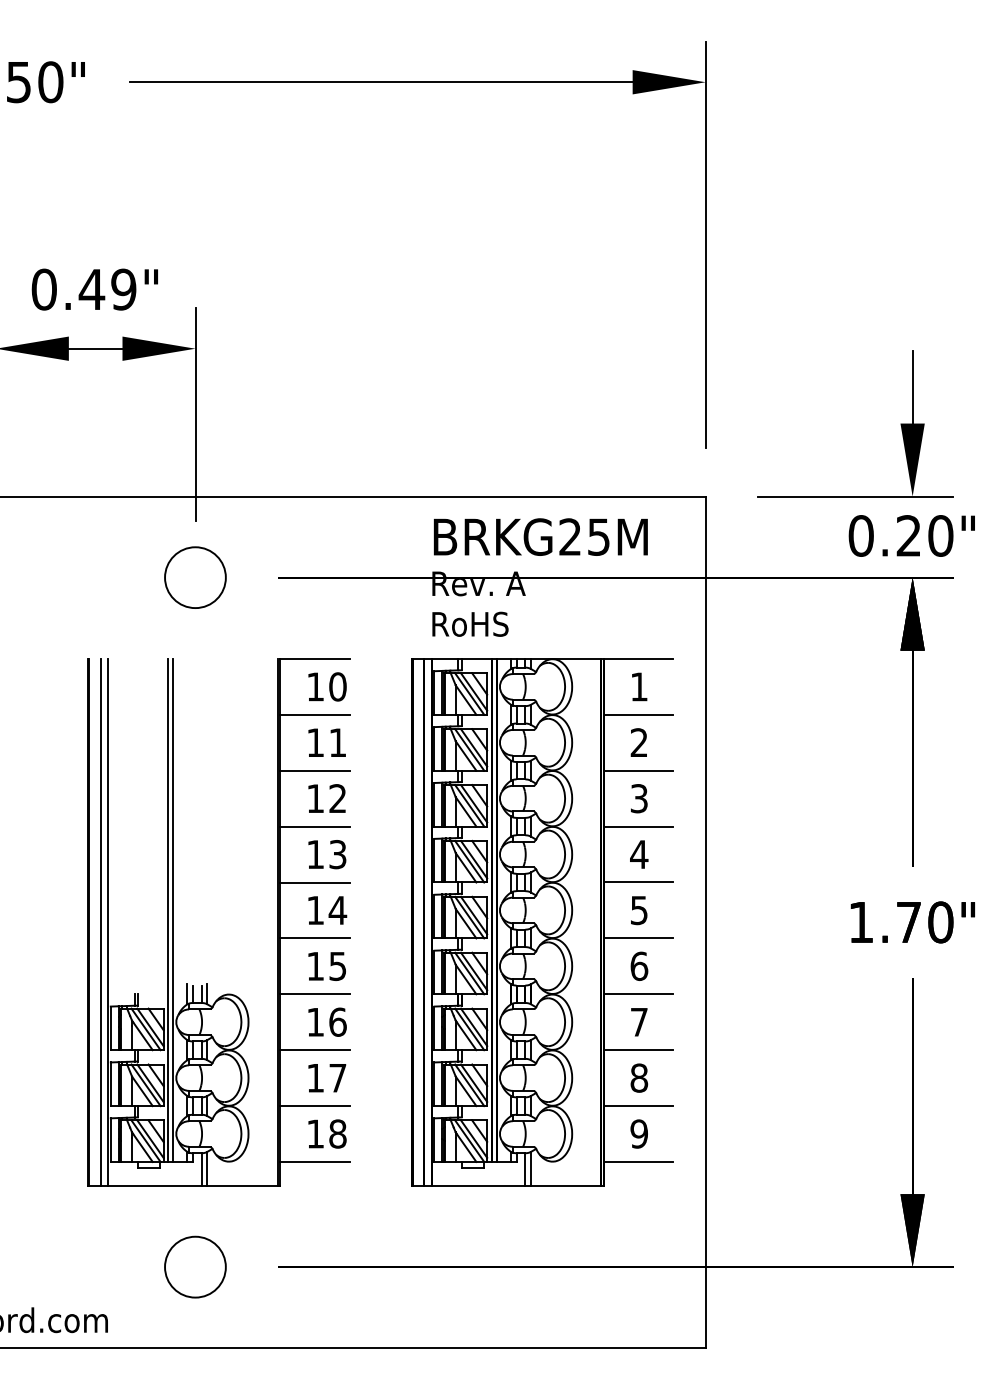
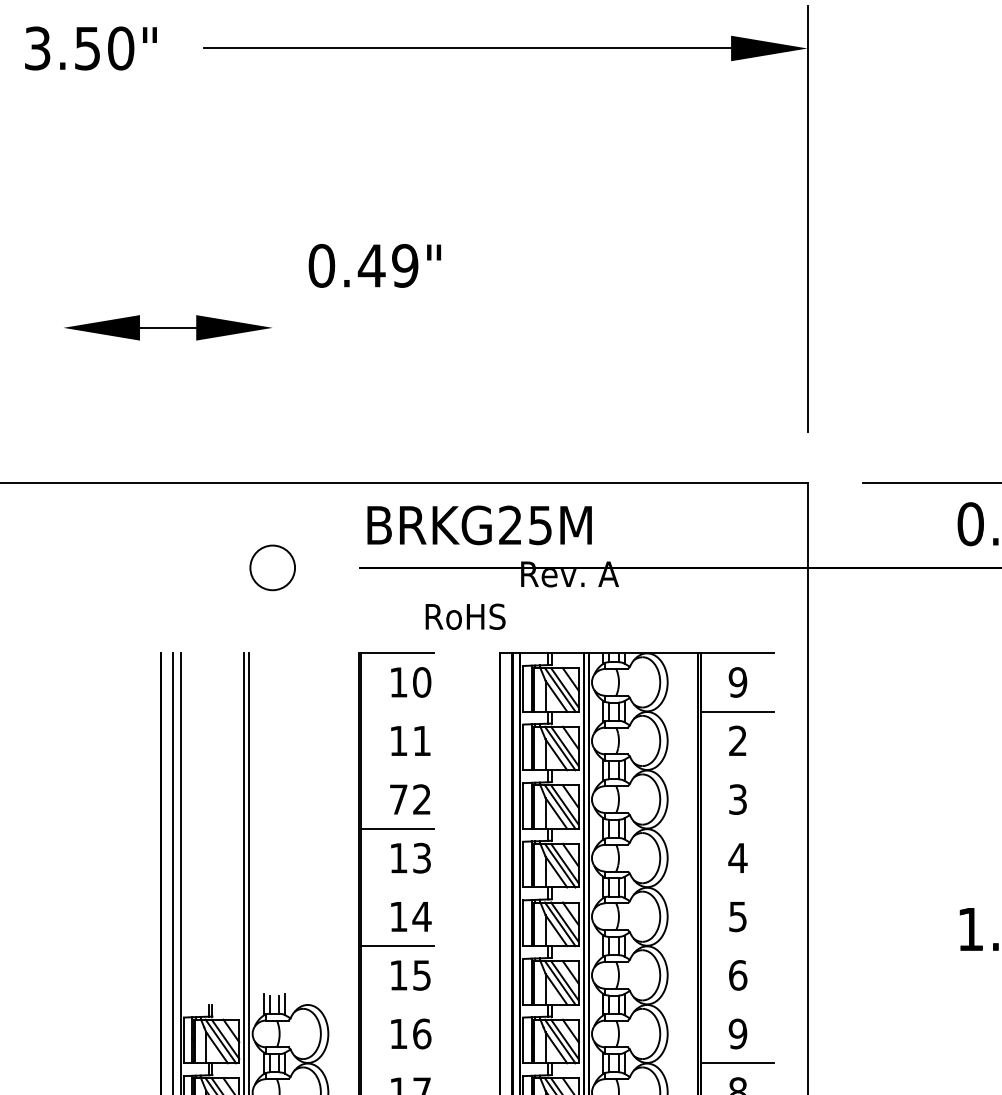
text: (94, 289) -> (374, 265), moved
line: (195, 414) -> (272, 396), removed
text: (540, 536) -> (479, 524), moved
circle: (195, 577) -> (272, 567), size x0.7
text: (470, 623) -> (465, 615), moved
text: (638, 686) -> (737, 681), 1 -> 9
line: (314, 714) -> (397, 711), removed
line: (314, 770) -> (397, 770), removed
line: (638, 770) -> (737, 770), removed
text: (315, 798) -> (398, 799), 12 -> 72
line: (638, 826) -> (737, 828), removed
line: (314, 882) -> (397, 887), removed
line: (638, 882) -> (737, 887), removed
line: (638, 938) -> (737, 946), removed
line: (314, 994) -> (397, 1004), removed
line: (638, 994) -> (737, 1004), removed
text: (638, 1021) -> (737, 1033), 7 -> 9
line: (314, 1050) -> (397, 1063), removed

